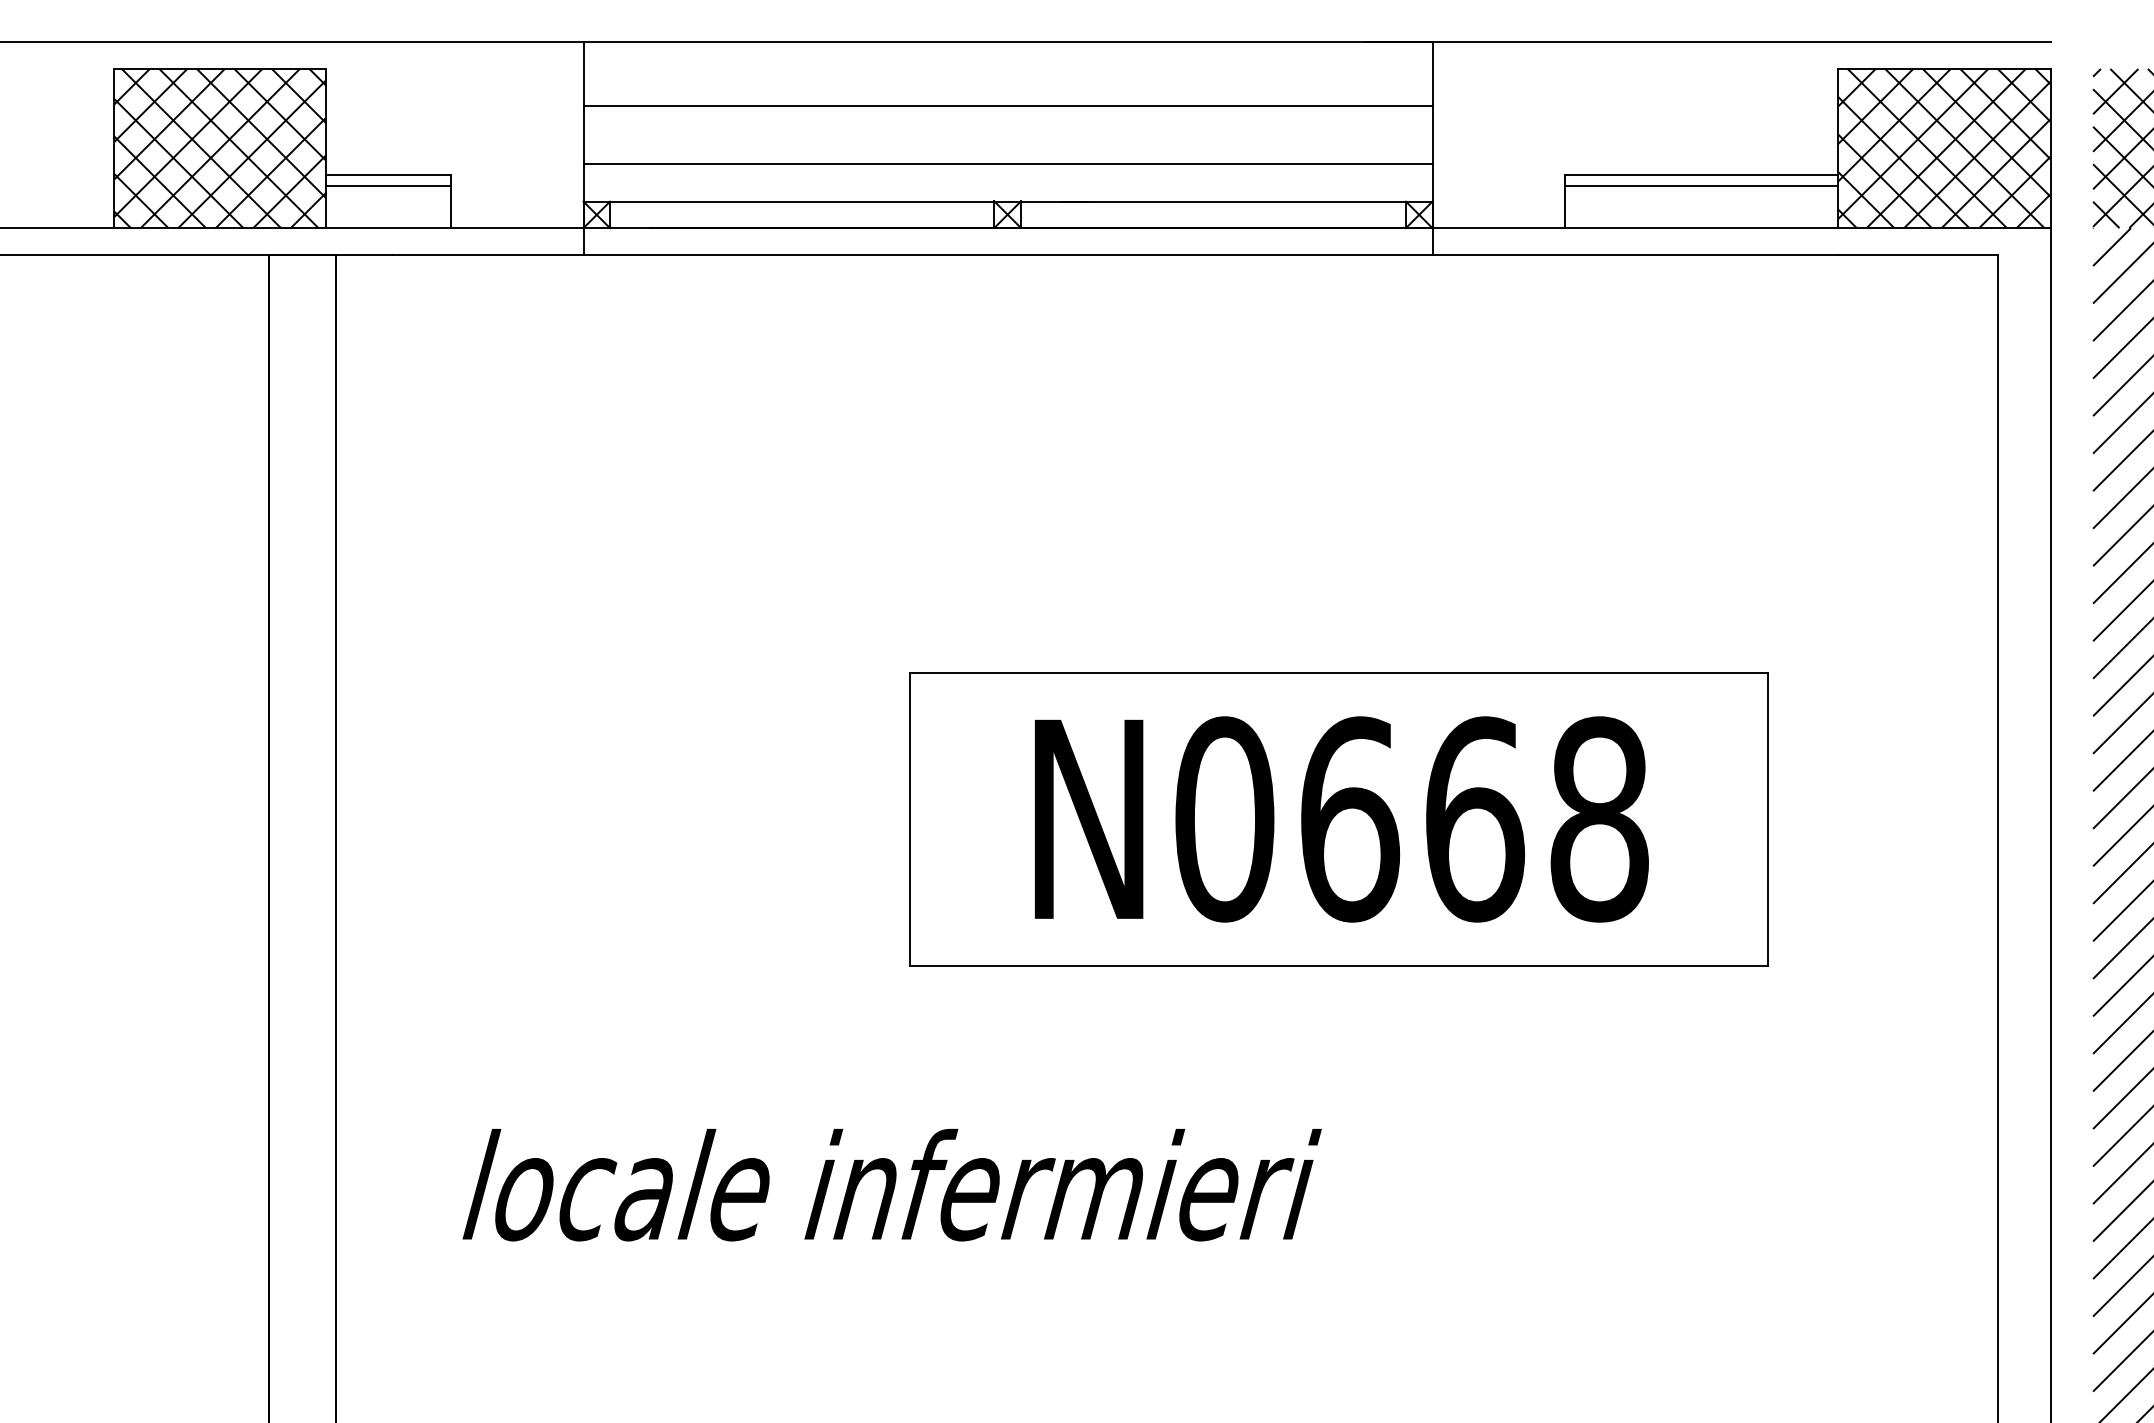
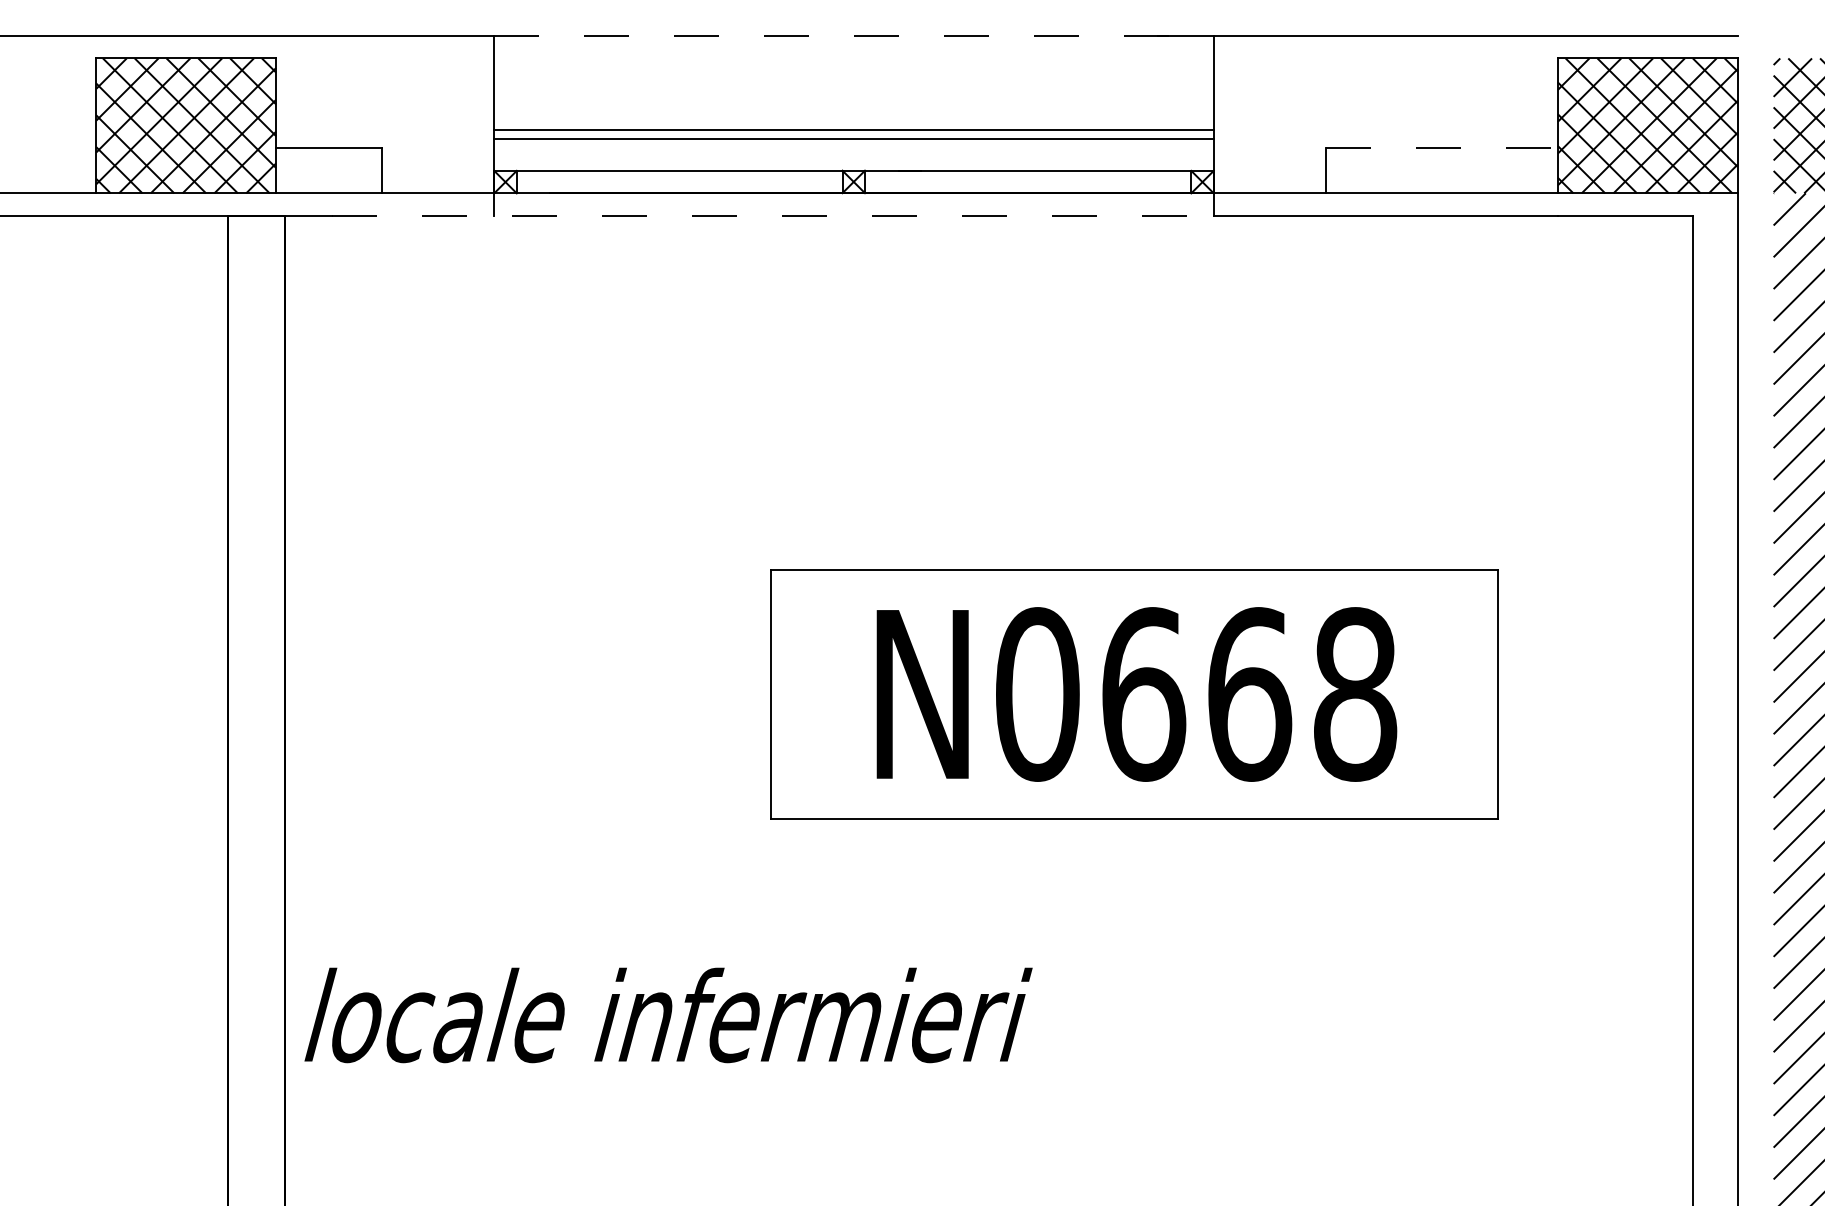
line: (1008, 42) -> (854, 36), solid -> dashed
line: (1007, 106) -> (853, 130), moved
line: (1701, 175) -> (1441, 148), solid -> dashed
line: (388, 185) -> (328, 157), removed
line: (1701, 185) -> (1441, 157), removed
line: (912, 254) -> (773, 215), solid -> dashed
text: (891, 1185) -> (667, 1015), moved

